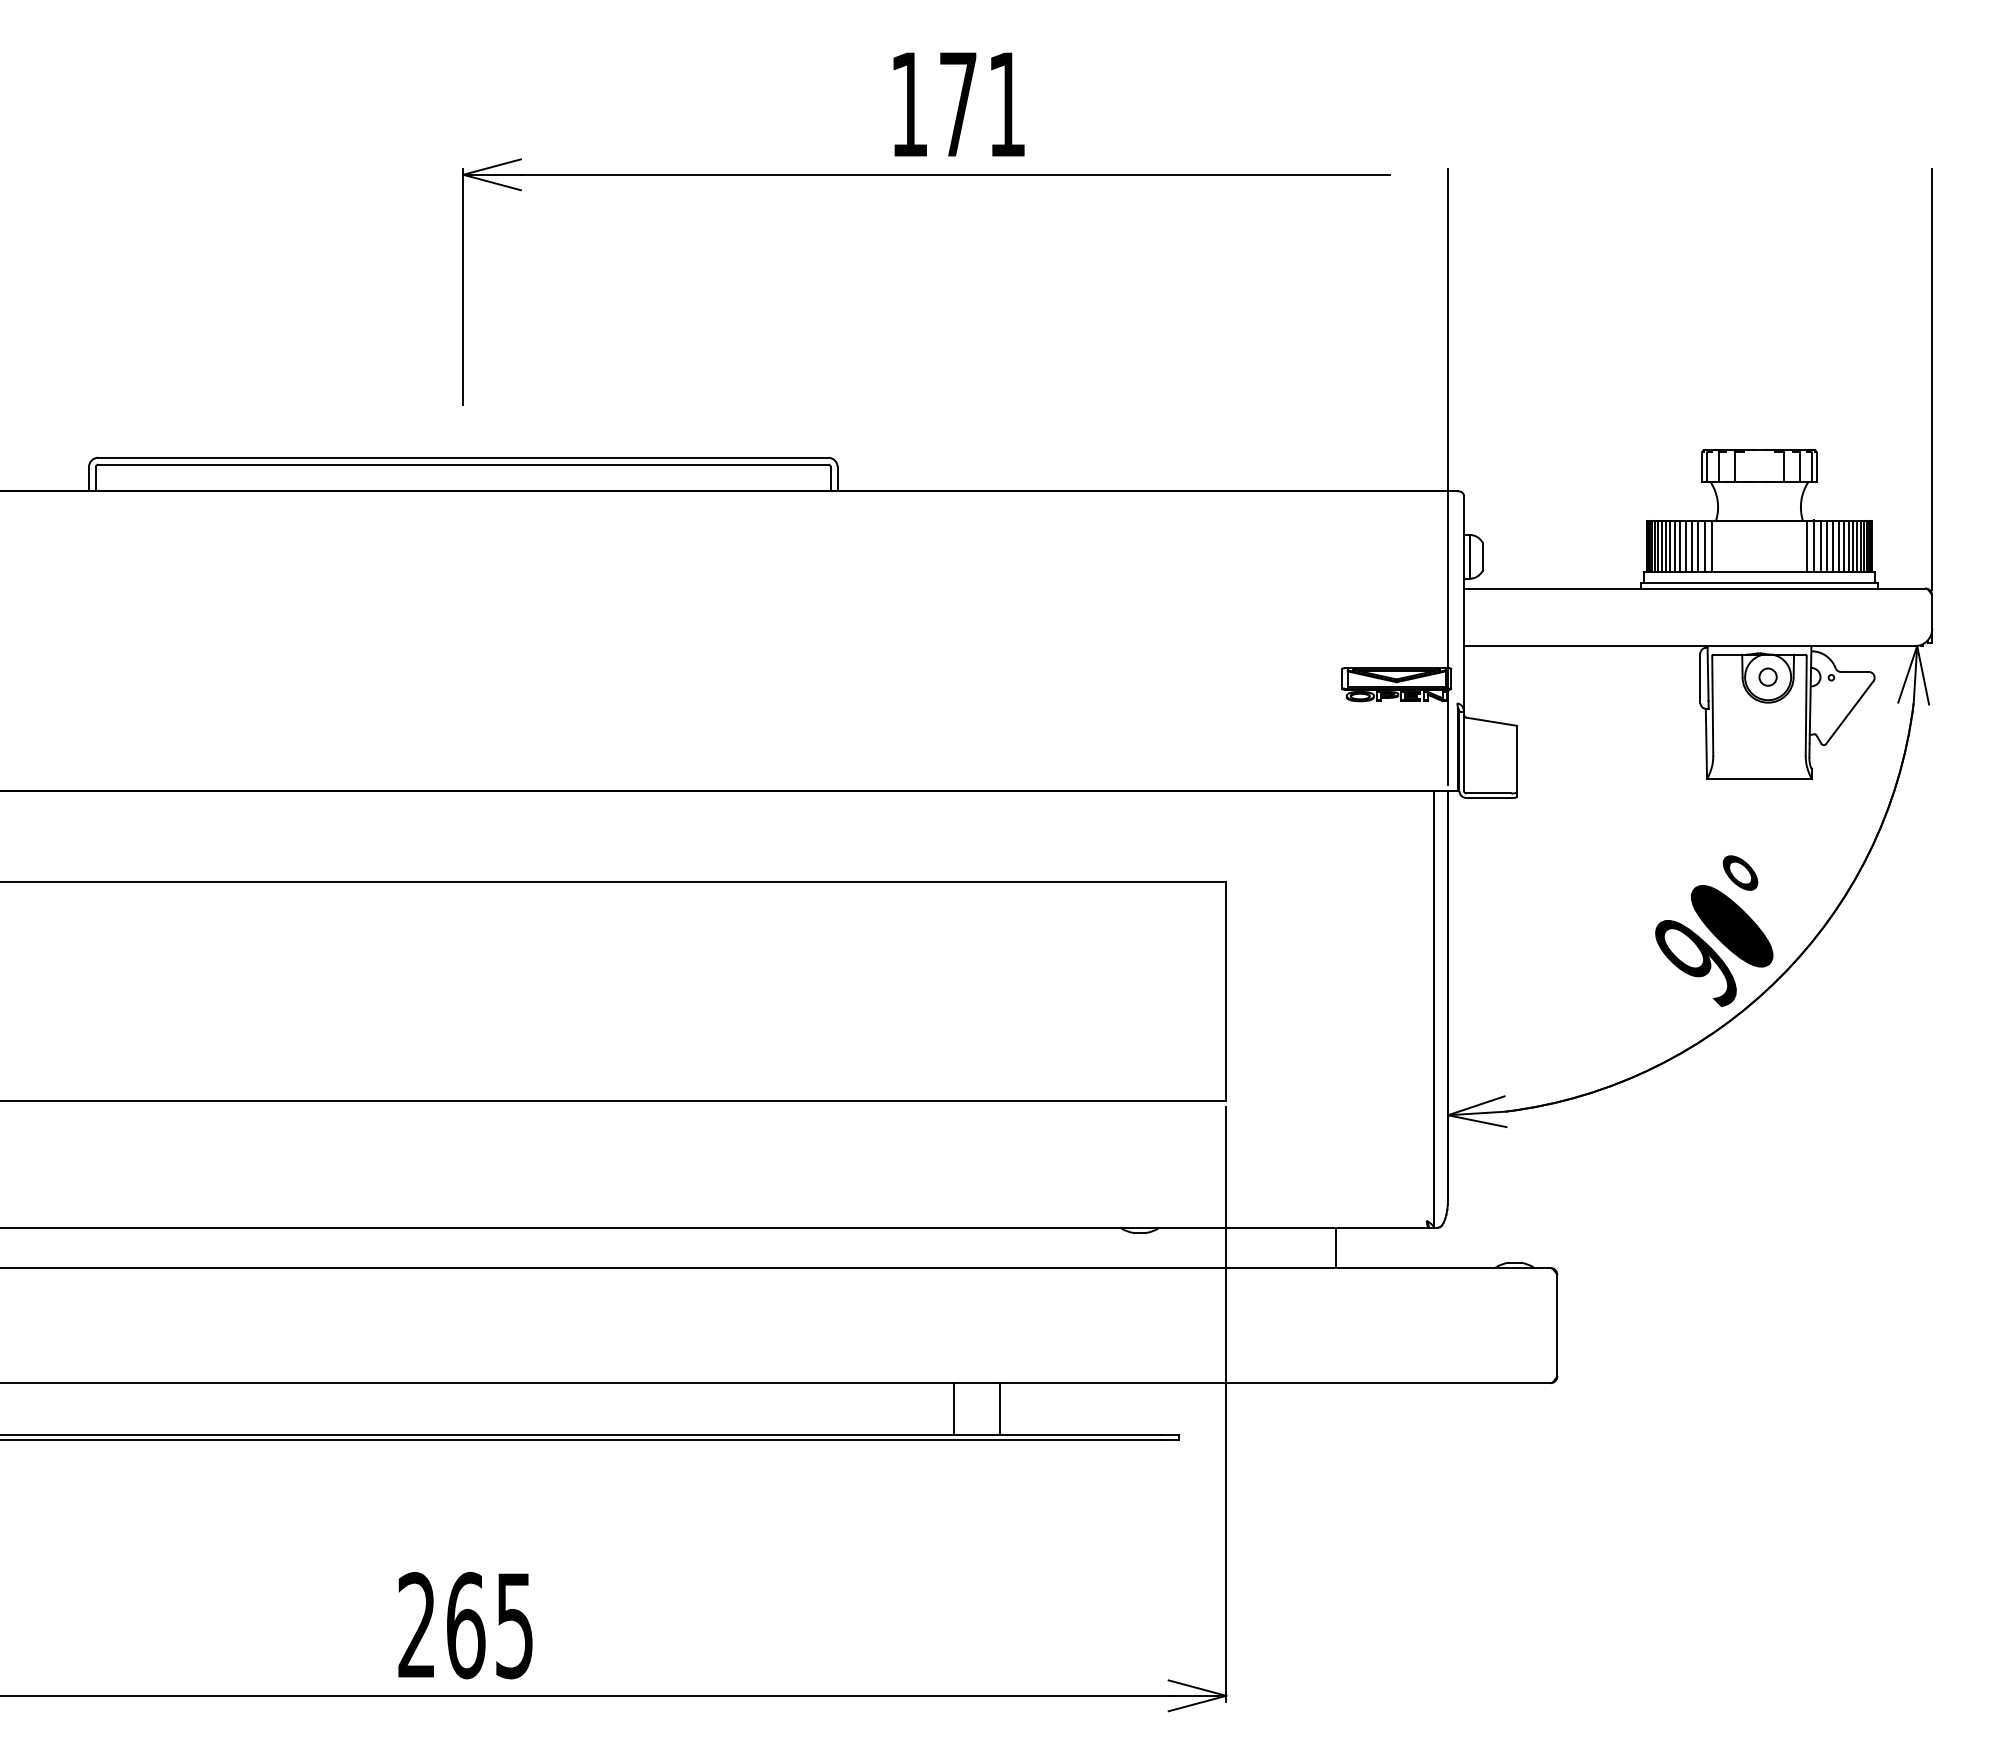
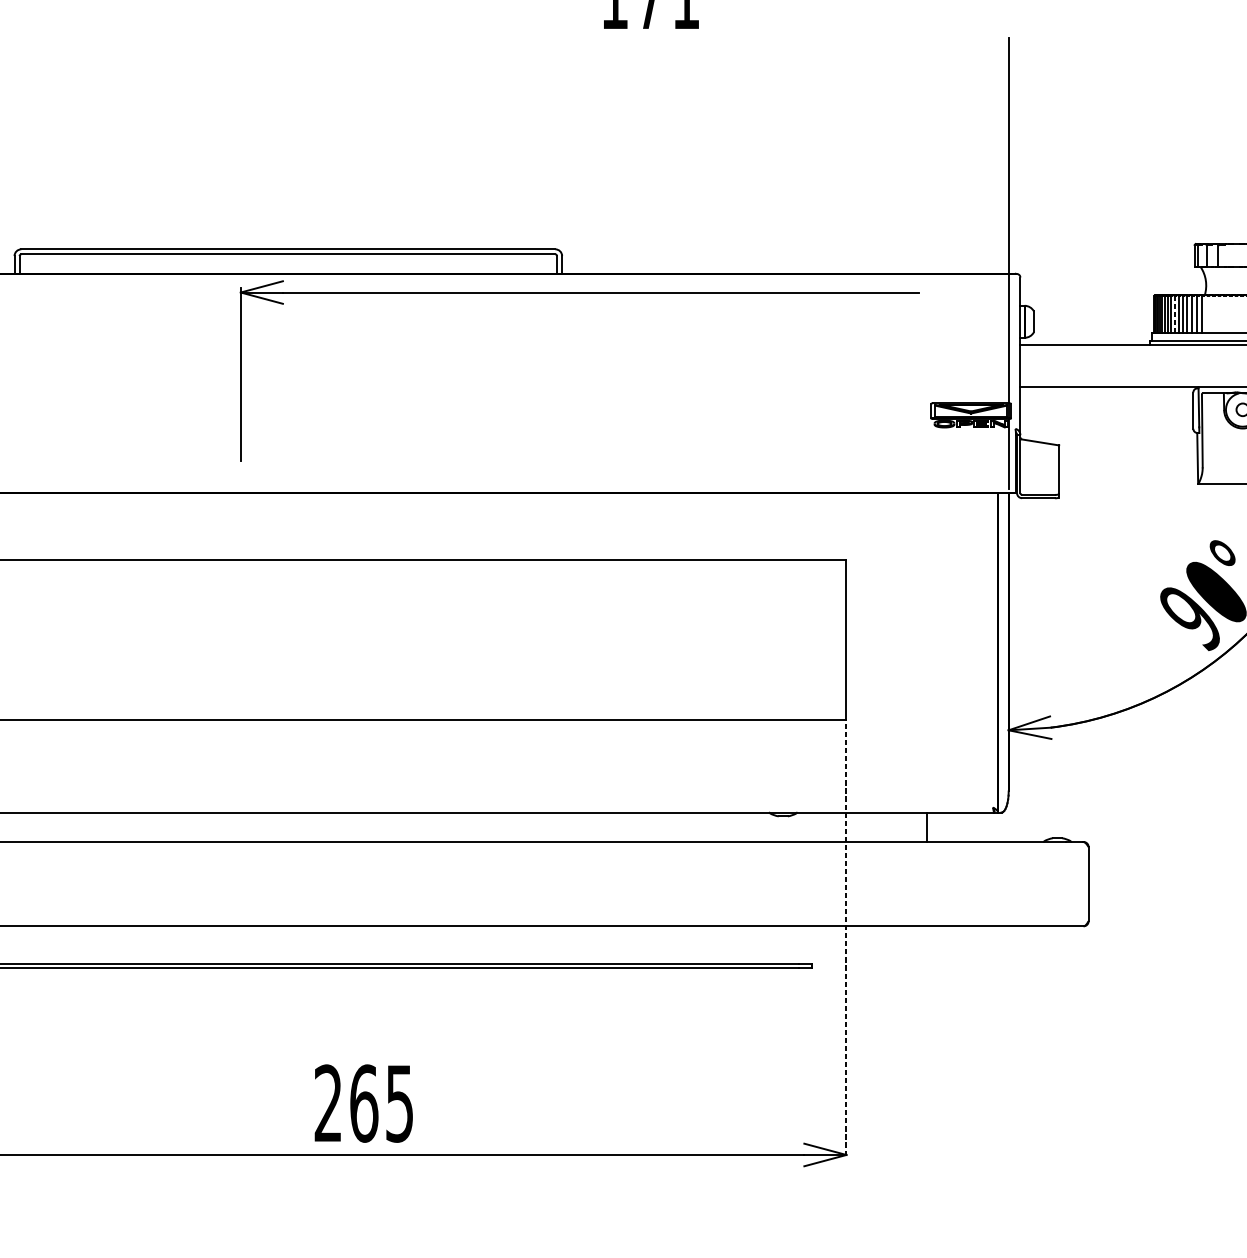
part: (926, 175) -> (579, 293), moved
line: (1674, 546) -> (1174, 314), solid -> dashed
line: (1226, 1404) -> (846, 941), solid -> dashed
line: (953, 1408) -> (646, 944), removed
line: (999, 1408) -> (680, 944), removed
text: (465, 1625) -> (363, 1103), moved

